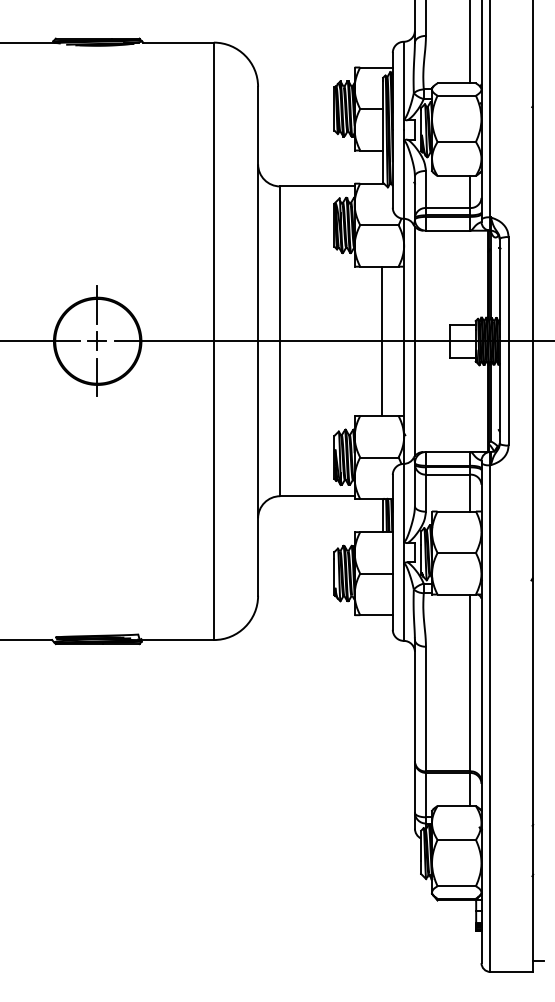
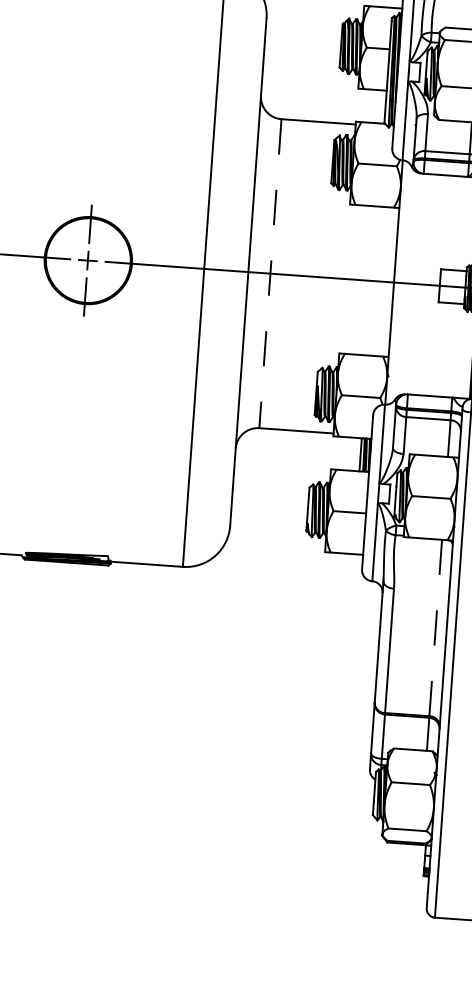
line: (415, 340) -> (405, 282), removed
line: (280, 341) -> (270, 273), solid -> dashed
line: (382, 341) -> (372, 281), removed
line: (470, 682) -> (435, 627), solid -> dashed

